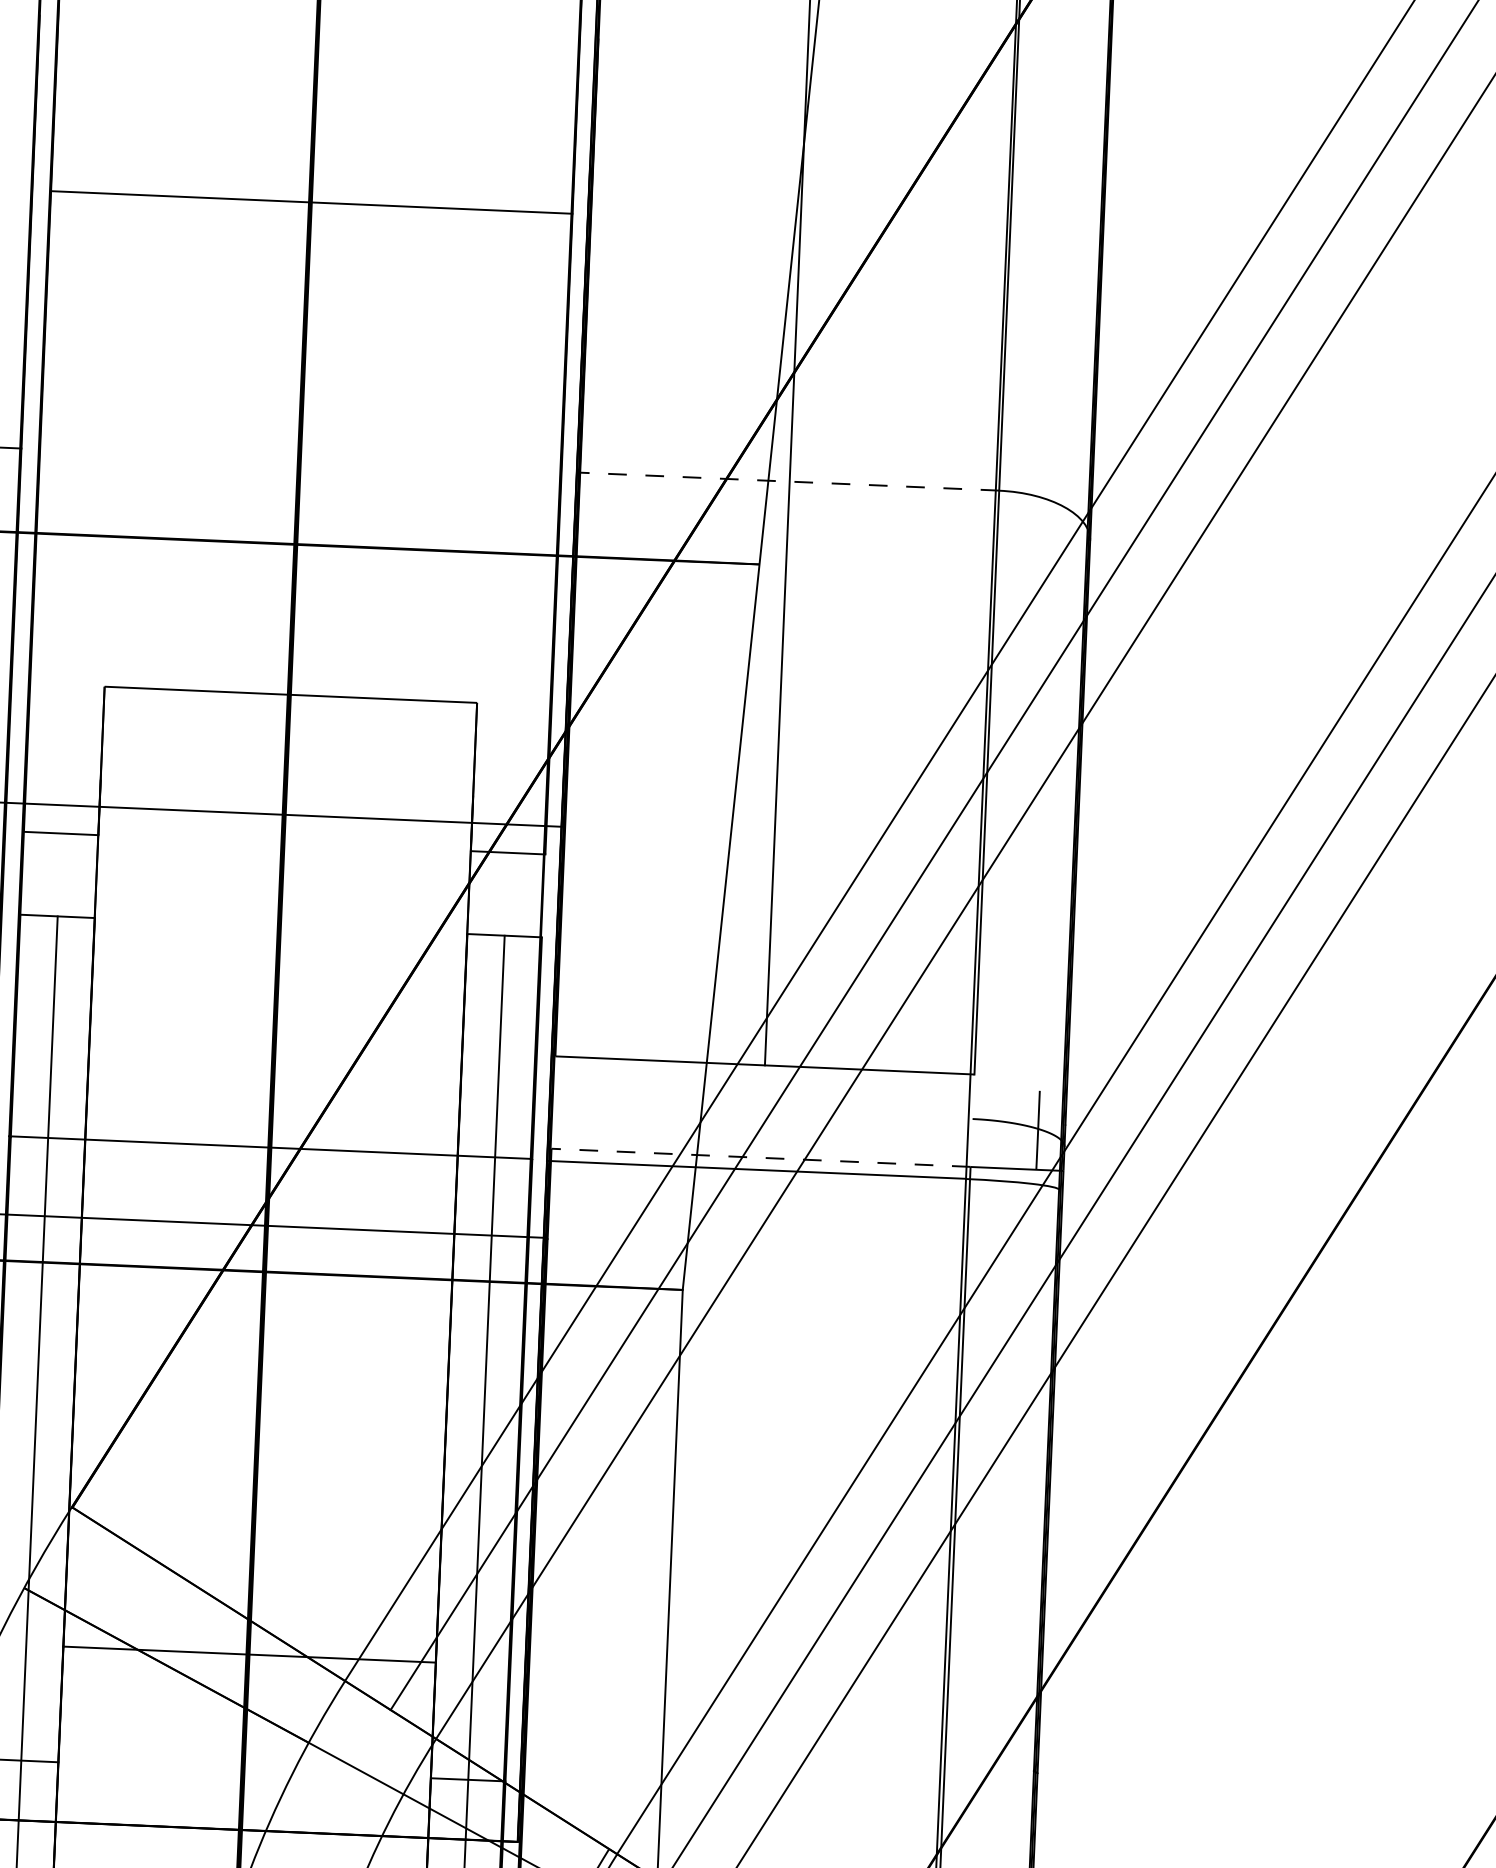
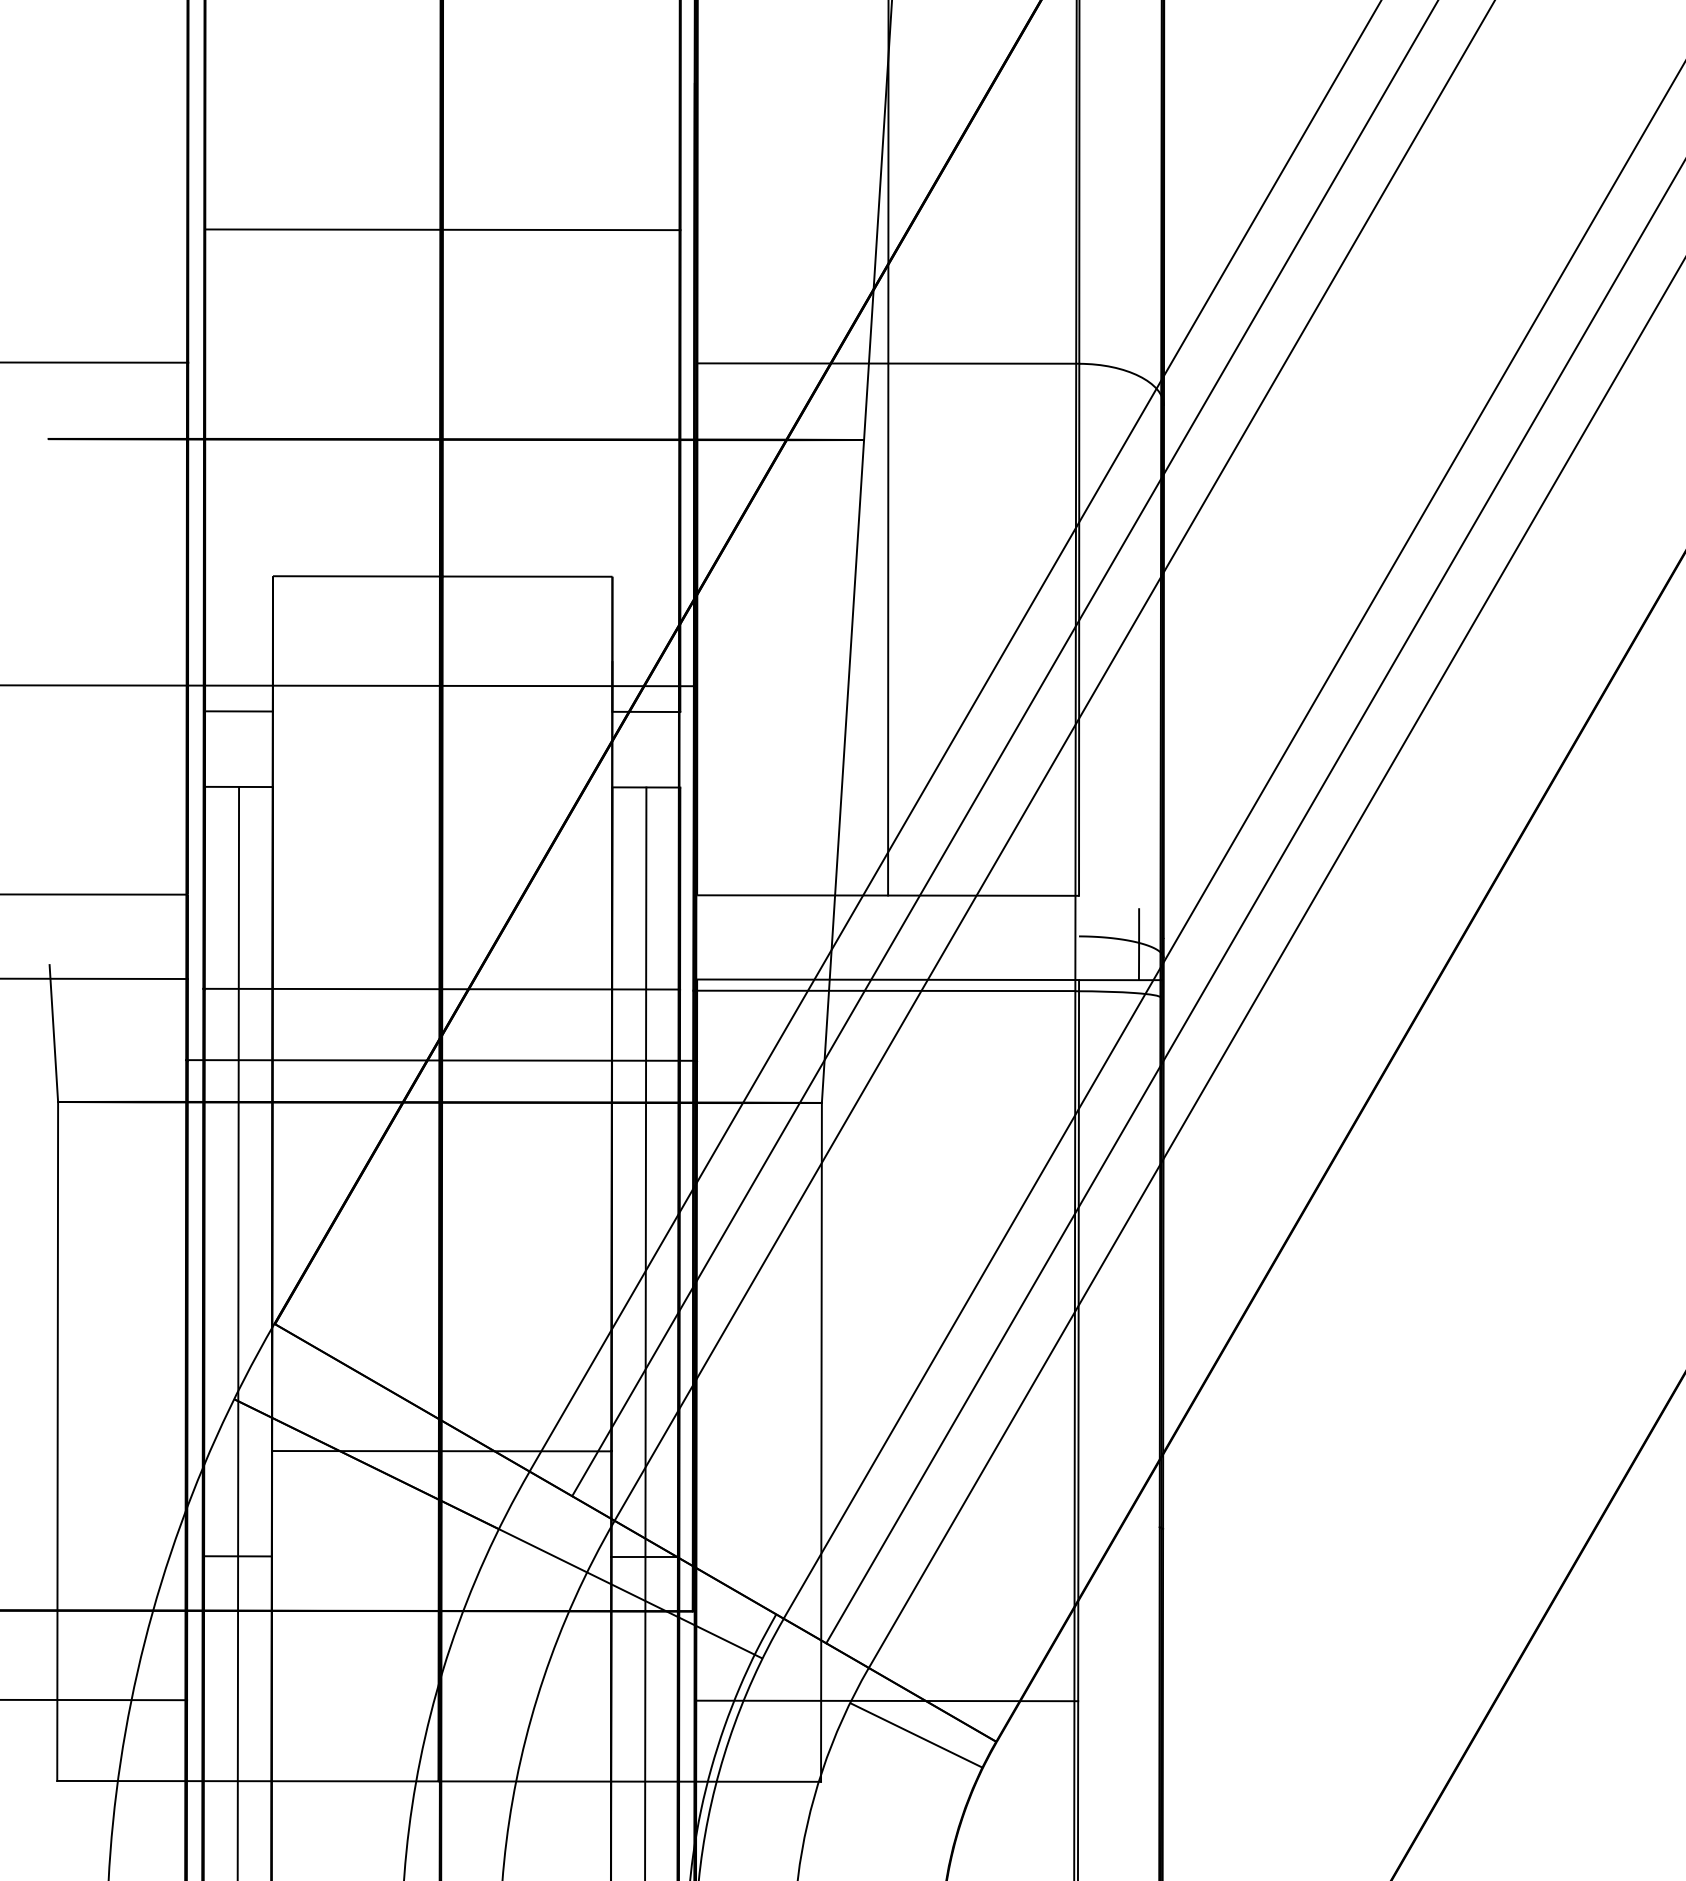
line: (311, 202) -> (442, 229), moved
line: (789, 481) -> (888, 363), dashed -> solid
line: (761, 1157) -> (888, 979), dashed -> solid

